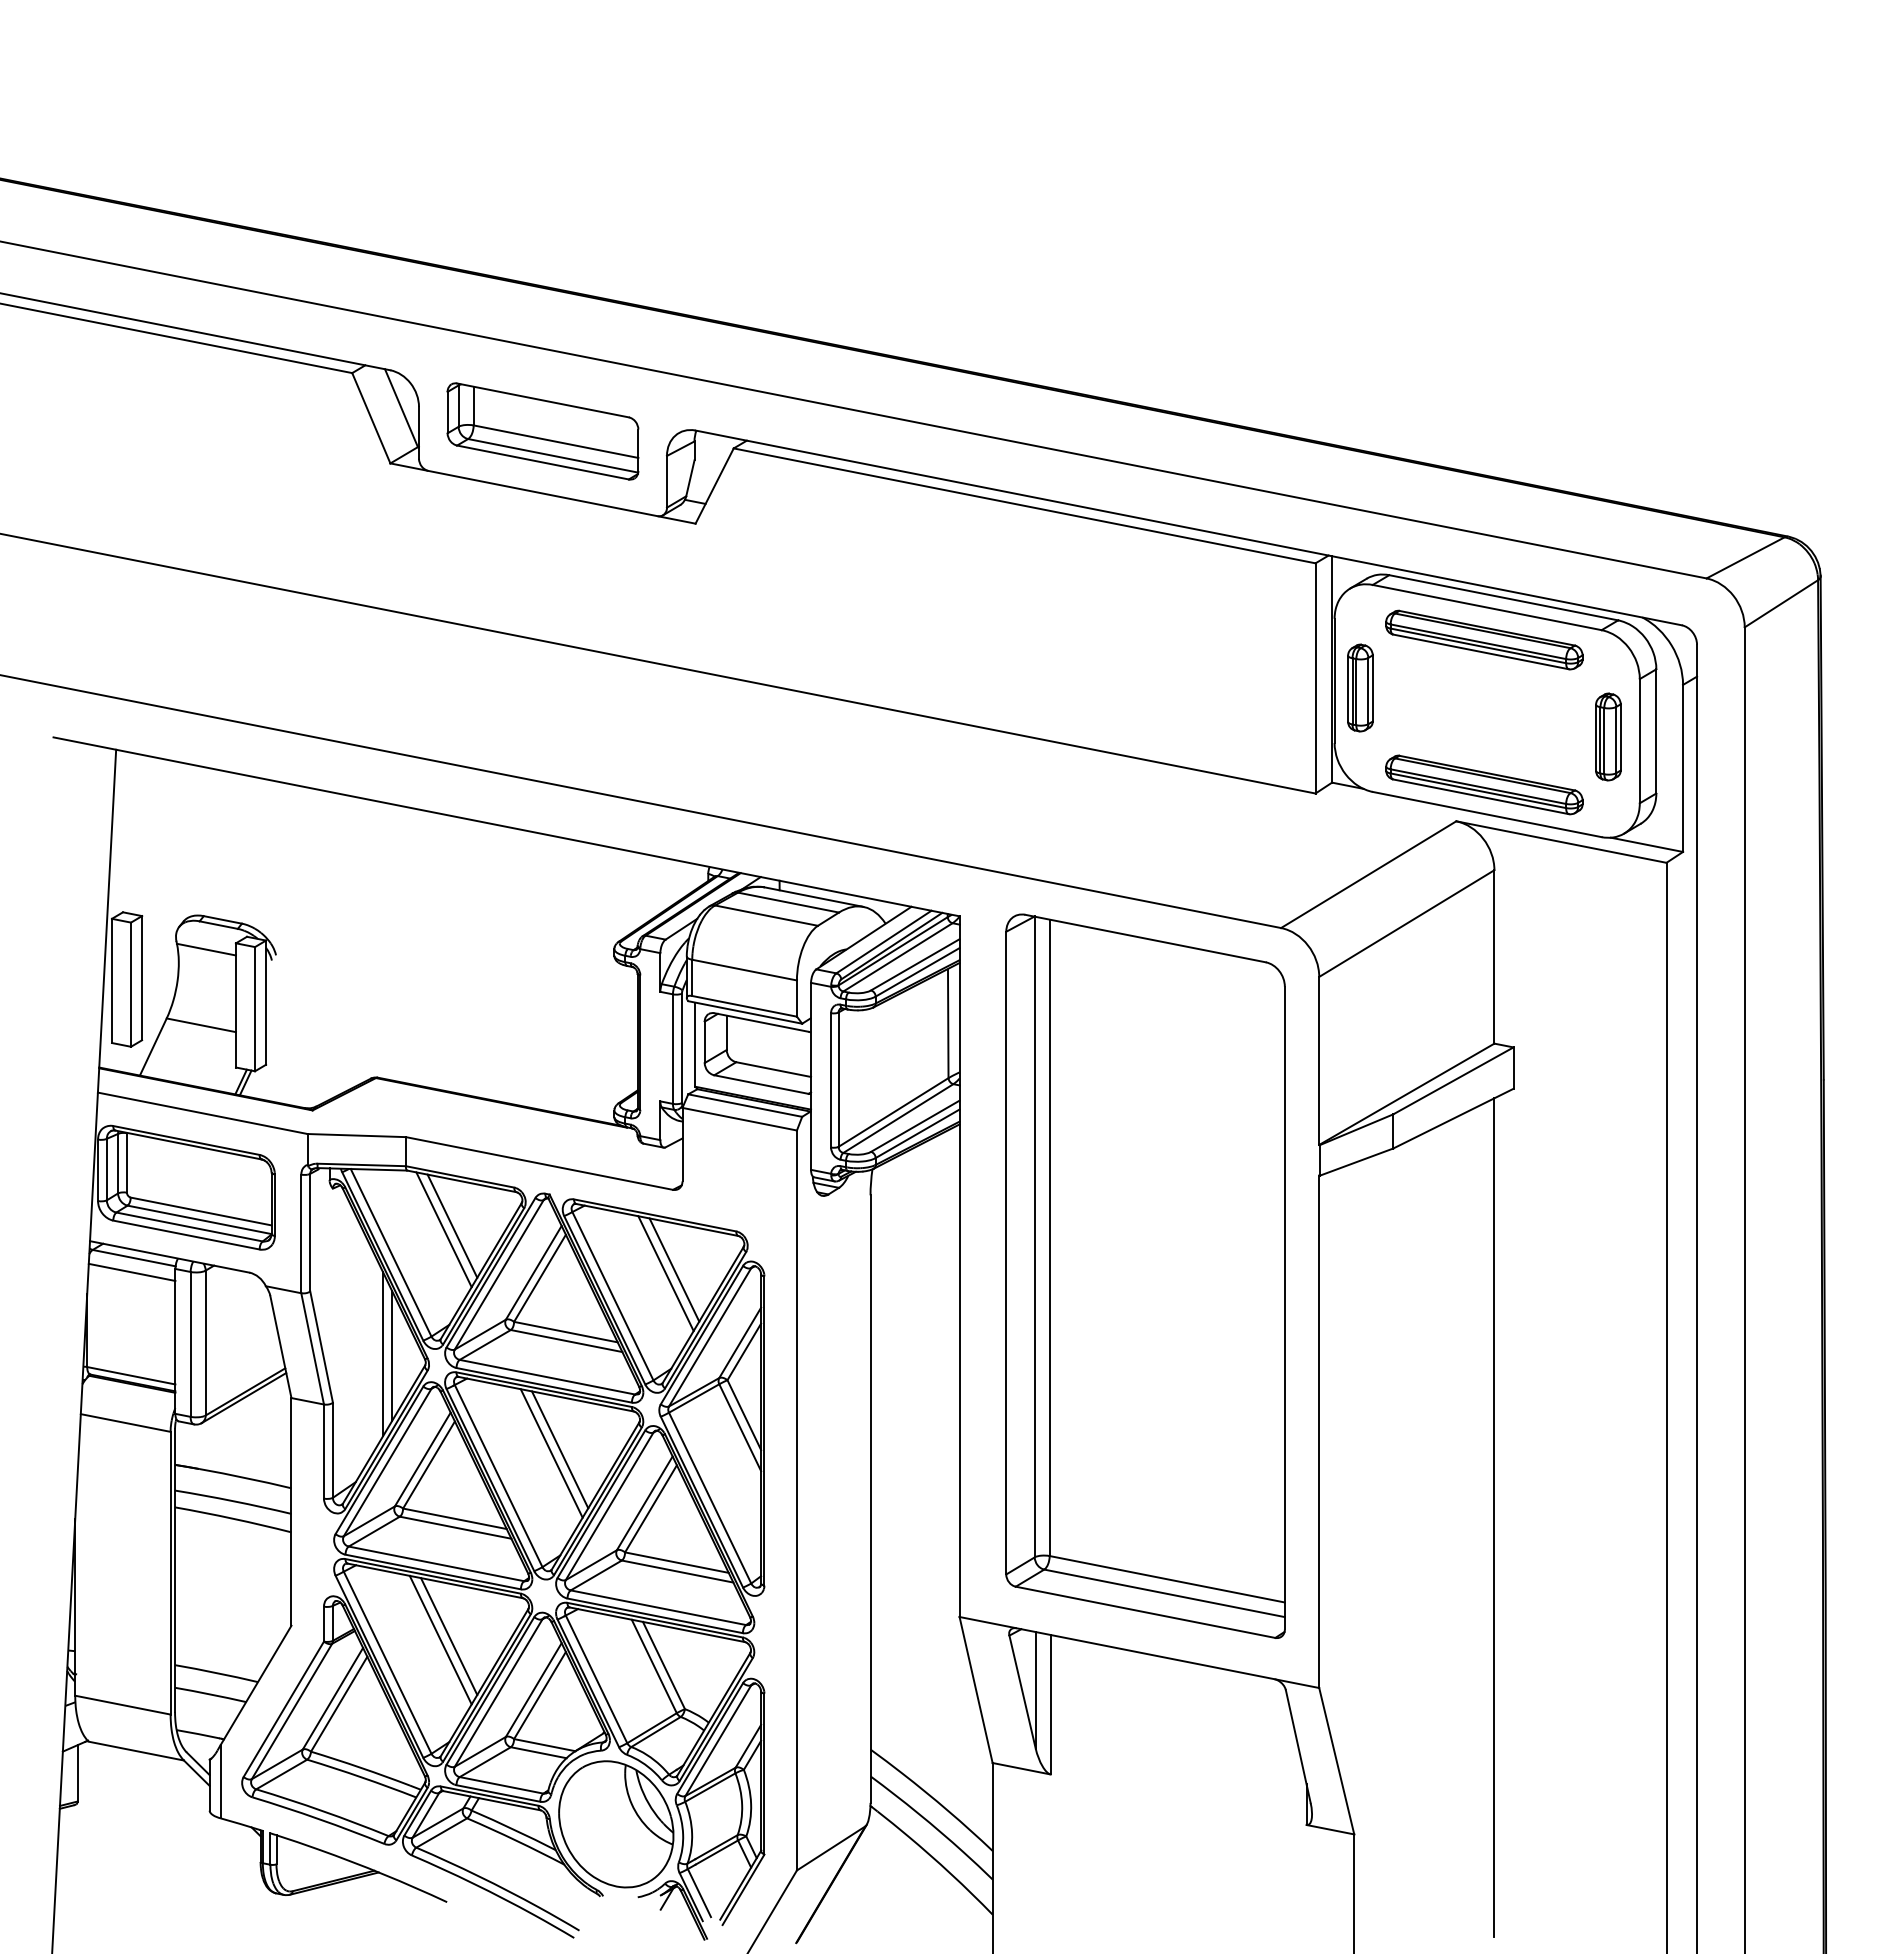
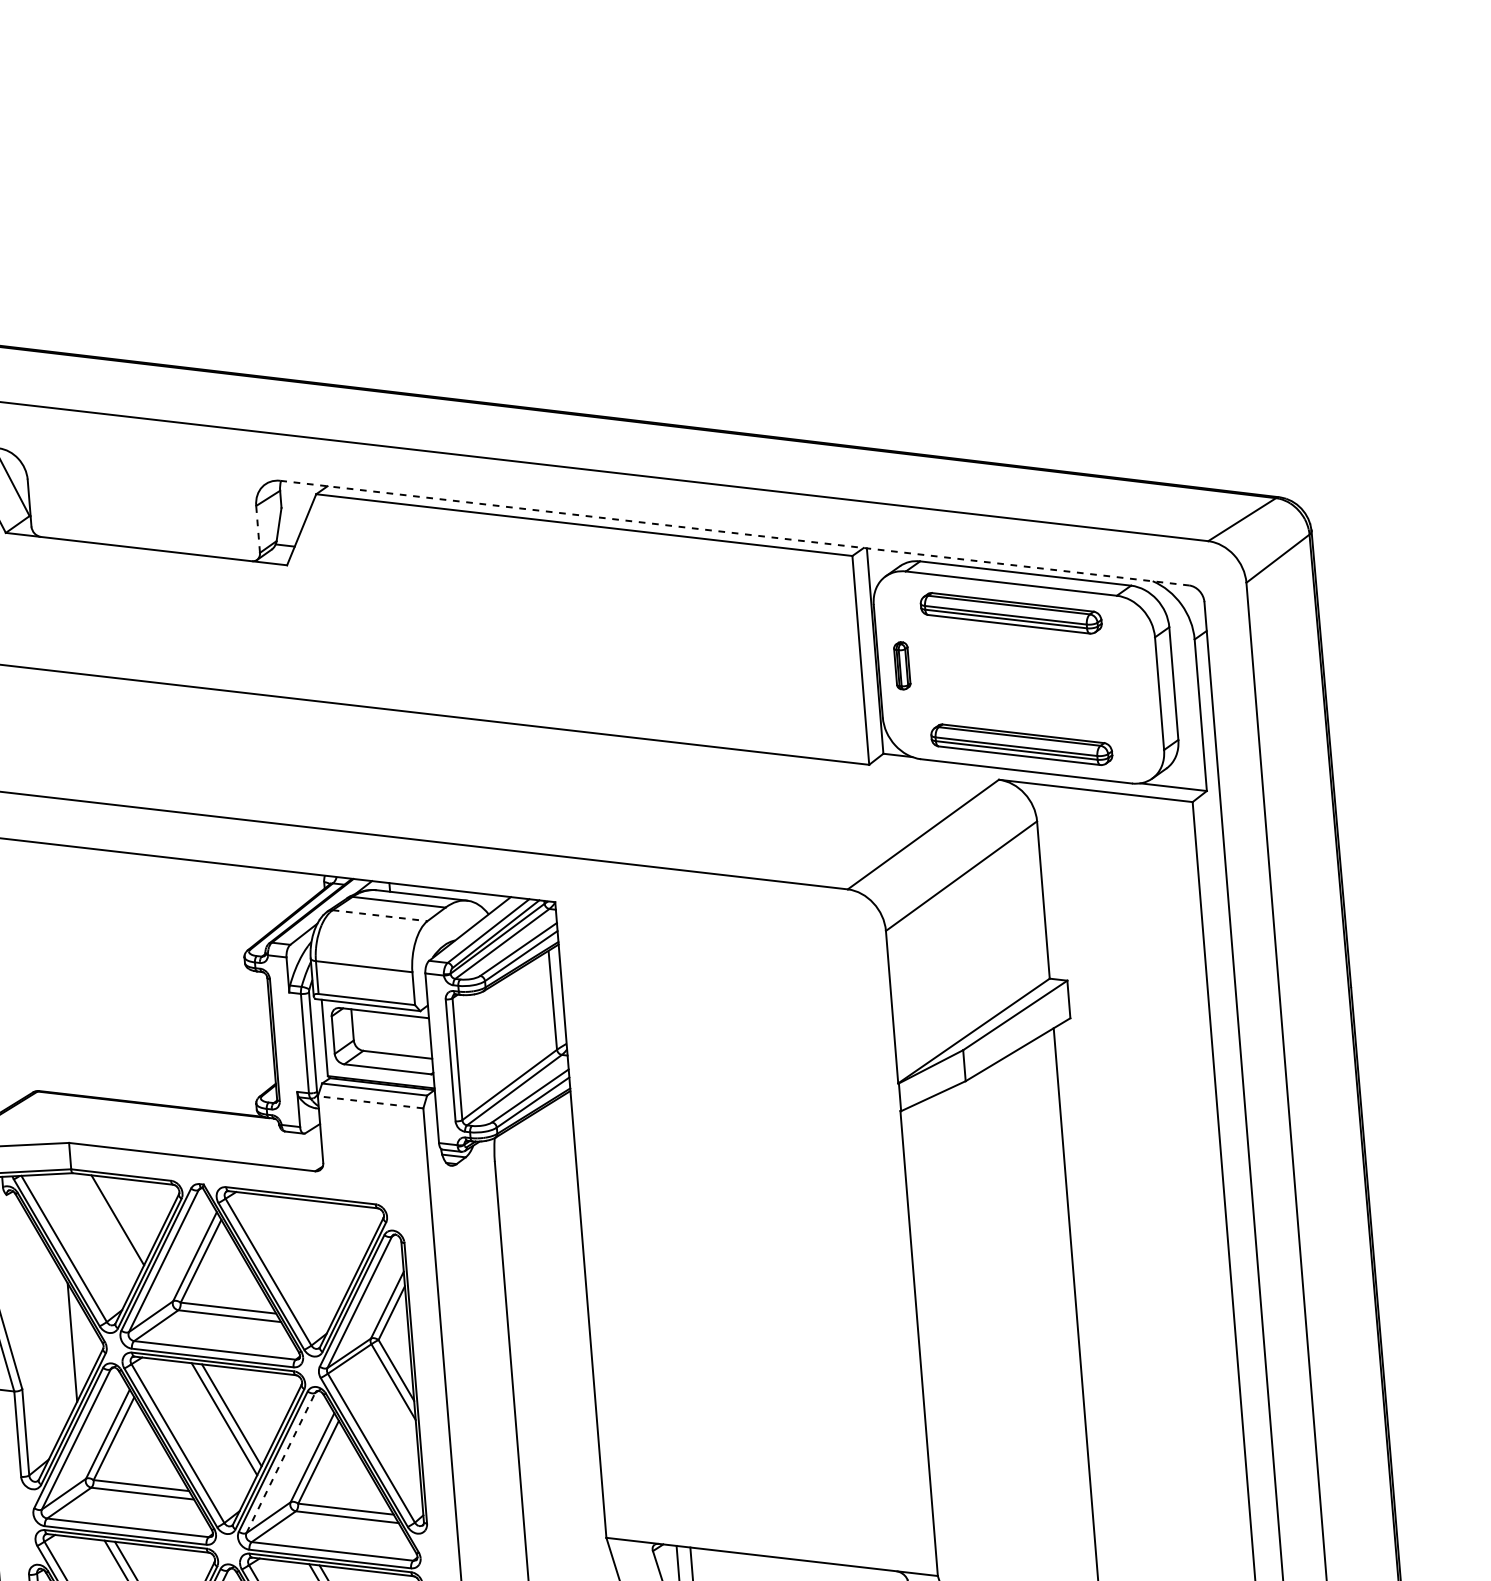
part: (542, 431) -> (141, 492), removed
line: (666, 481) -> (257, 529), solid -> dashed
line: (1188, 527) -> (734, 532), solid -> dashed
part: (1360, 687) -> (902, 665), size x0.6
part: (1608, 736) -> (1130, 691), removed
line: (767, 915) -> (380, 915), solid -> dashed
line: (739, 1119) -> (370, 1102), solid -> dashed
line: (443, 1229) -> (109, 1223), removed
line: (674, 1269) -> (322, 1243), removed
line: (665, 1273) -> (314, 1247), removed
part: (1145, 1275) -> (750, 1214), removed
line: (383, 1354) -> (64, 1341), removed
line: (609, 1506) -> (280, 1463), solid -> dashed

